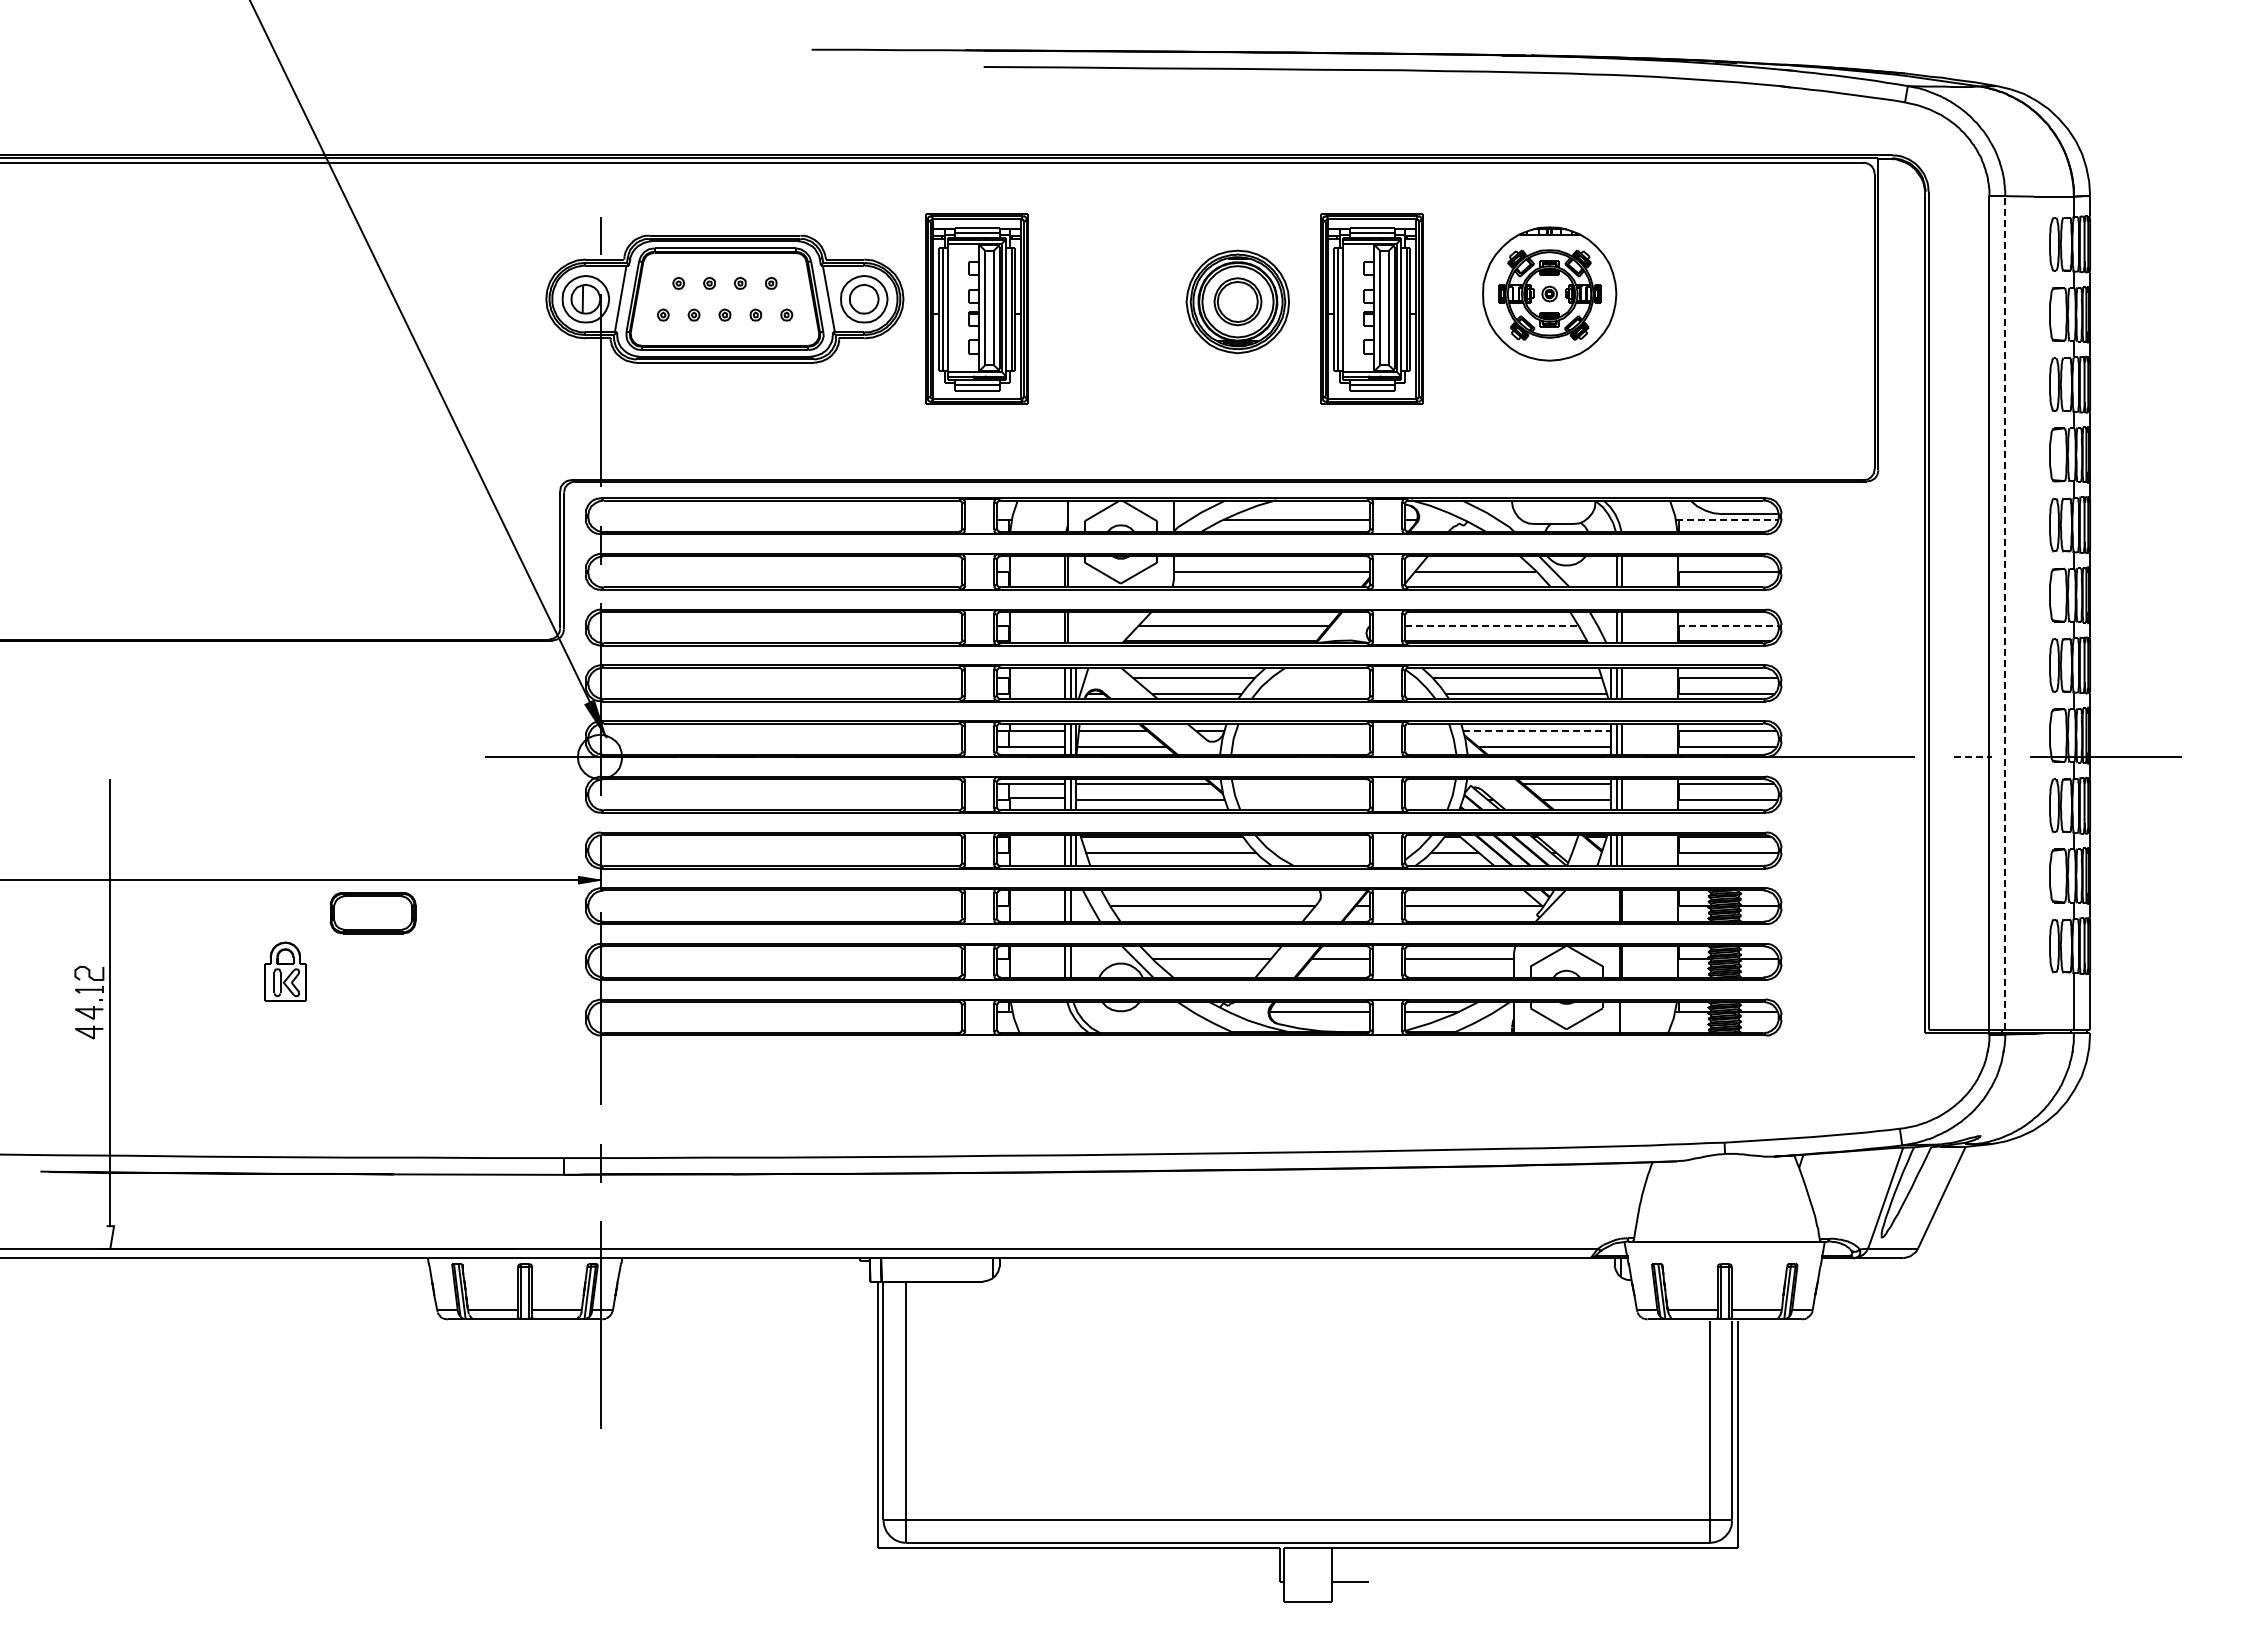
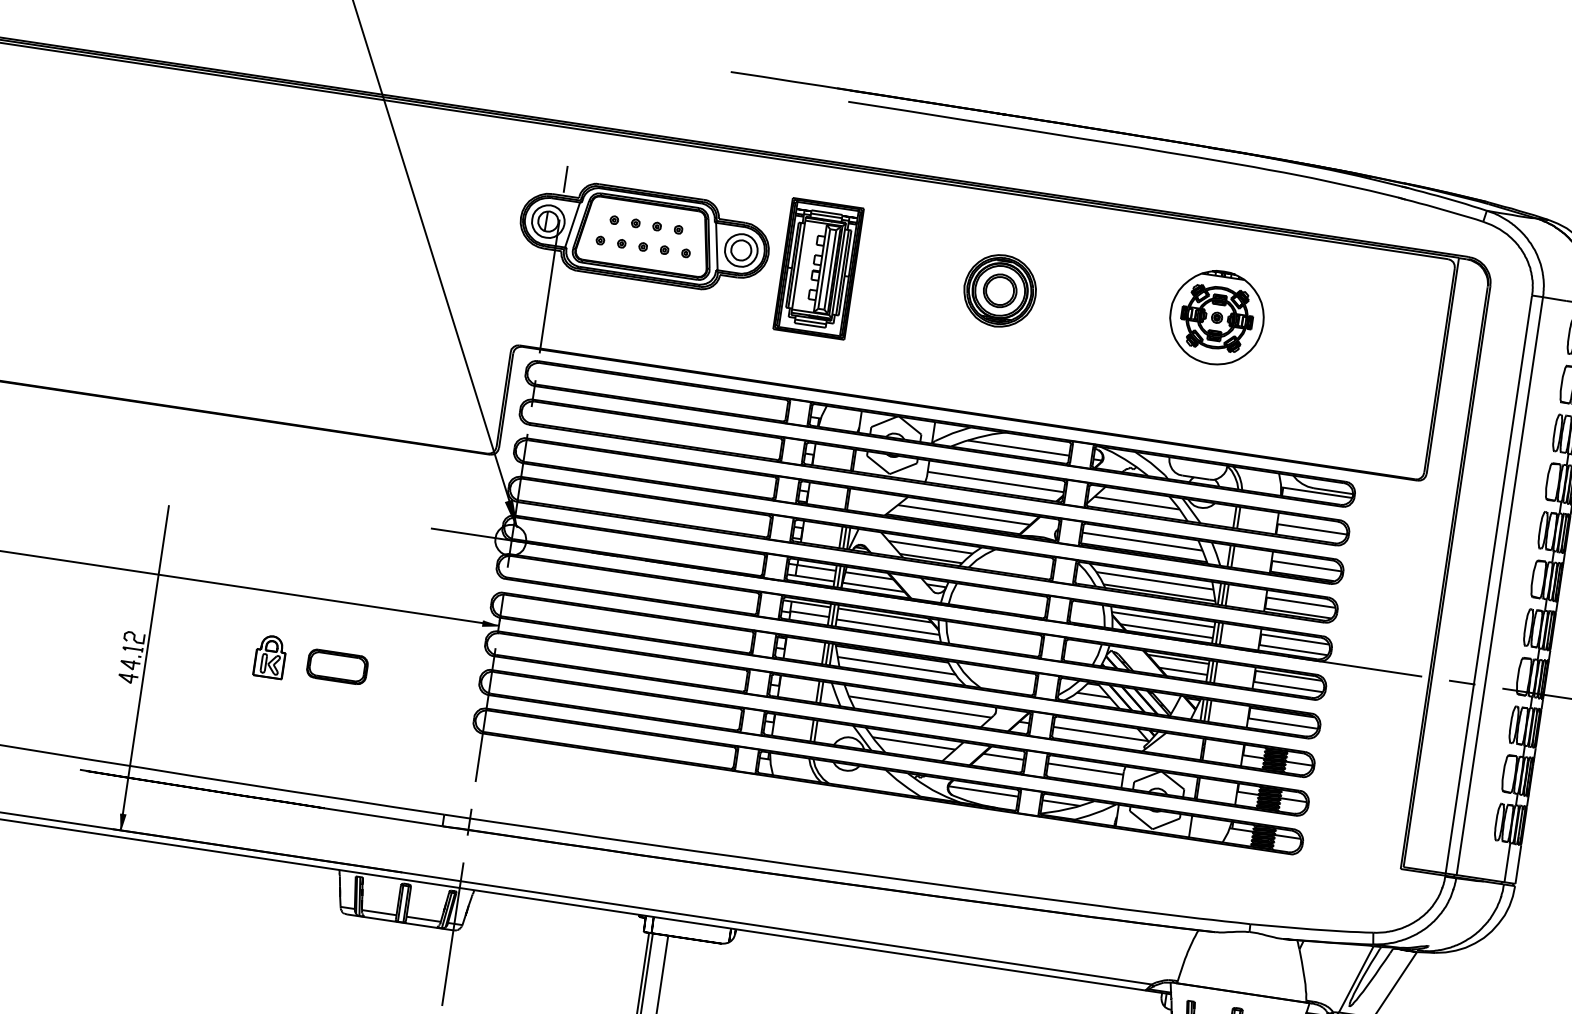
part: (1371, 308) -> (1092, 309), removed
line: (1727, 519) -> (1316, 492), dashed -> solid
line: (2005, 613) -> (1499, 586), dashed -> solid
line: (1491, 625) -> (1142, 541), dashed -> solid
line: (1728, 625) -> (1306, 566), dashed -> solid
line: (1537, 731) -> (1163, 619), dashed -> solid
line: (1973, 757) -> (1462, 682), dashed -> solid
part: (372, 913) -> (336, 667), moved
fill: (110, 1237) -> (121, 822), added

